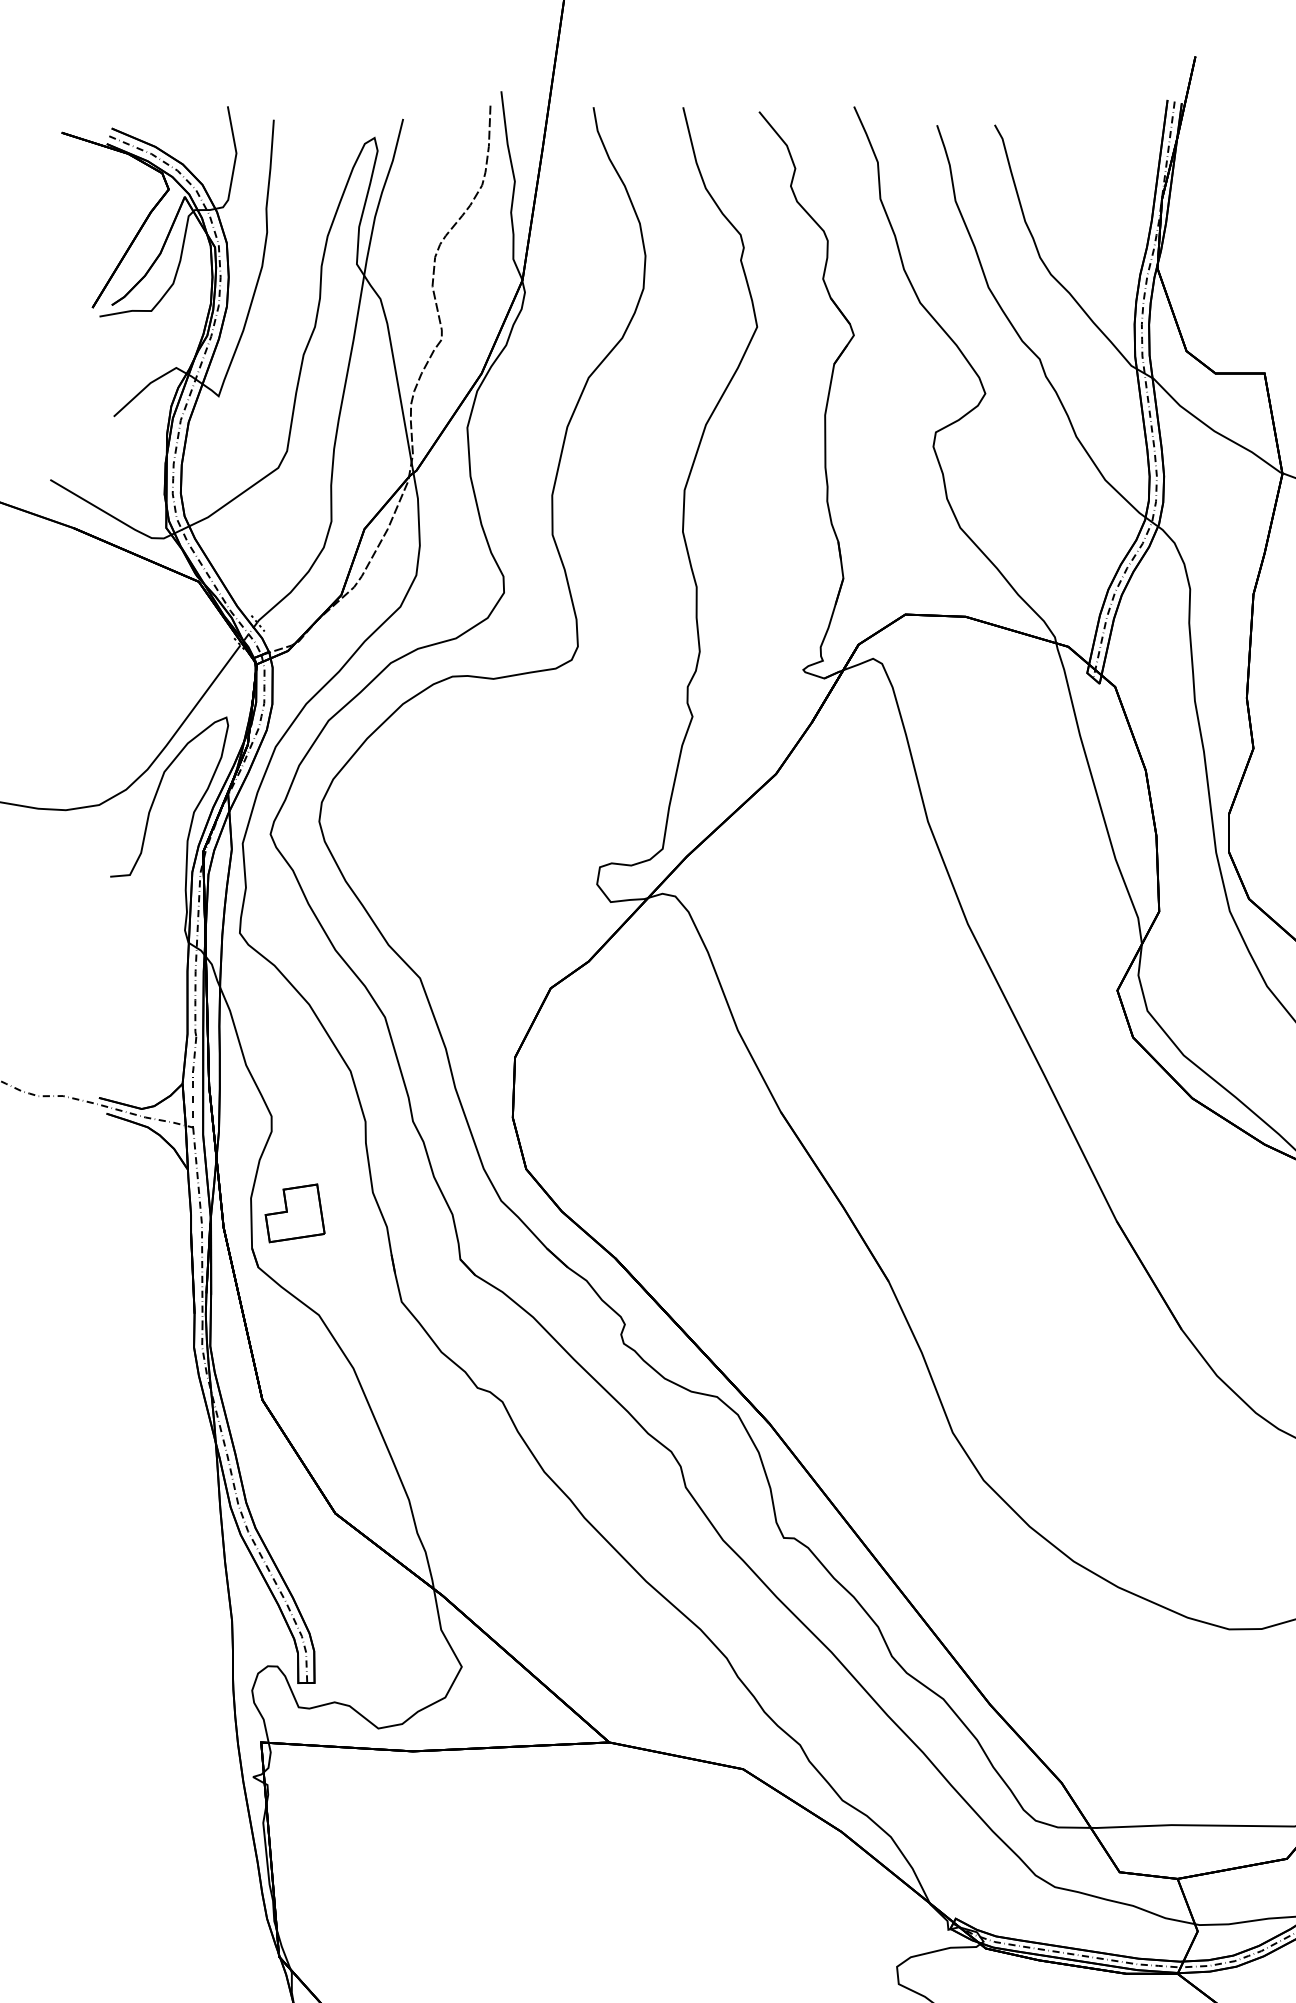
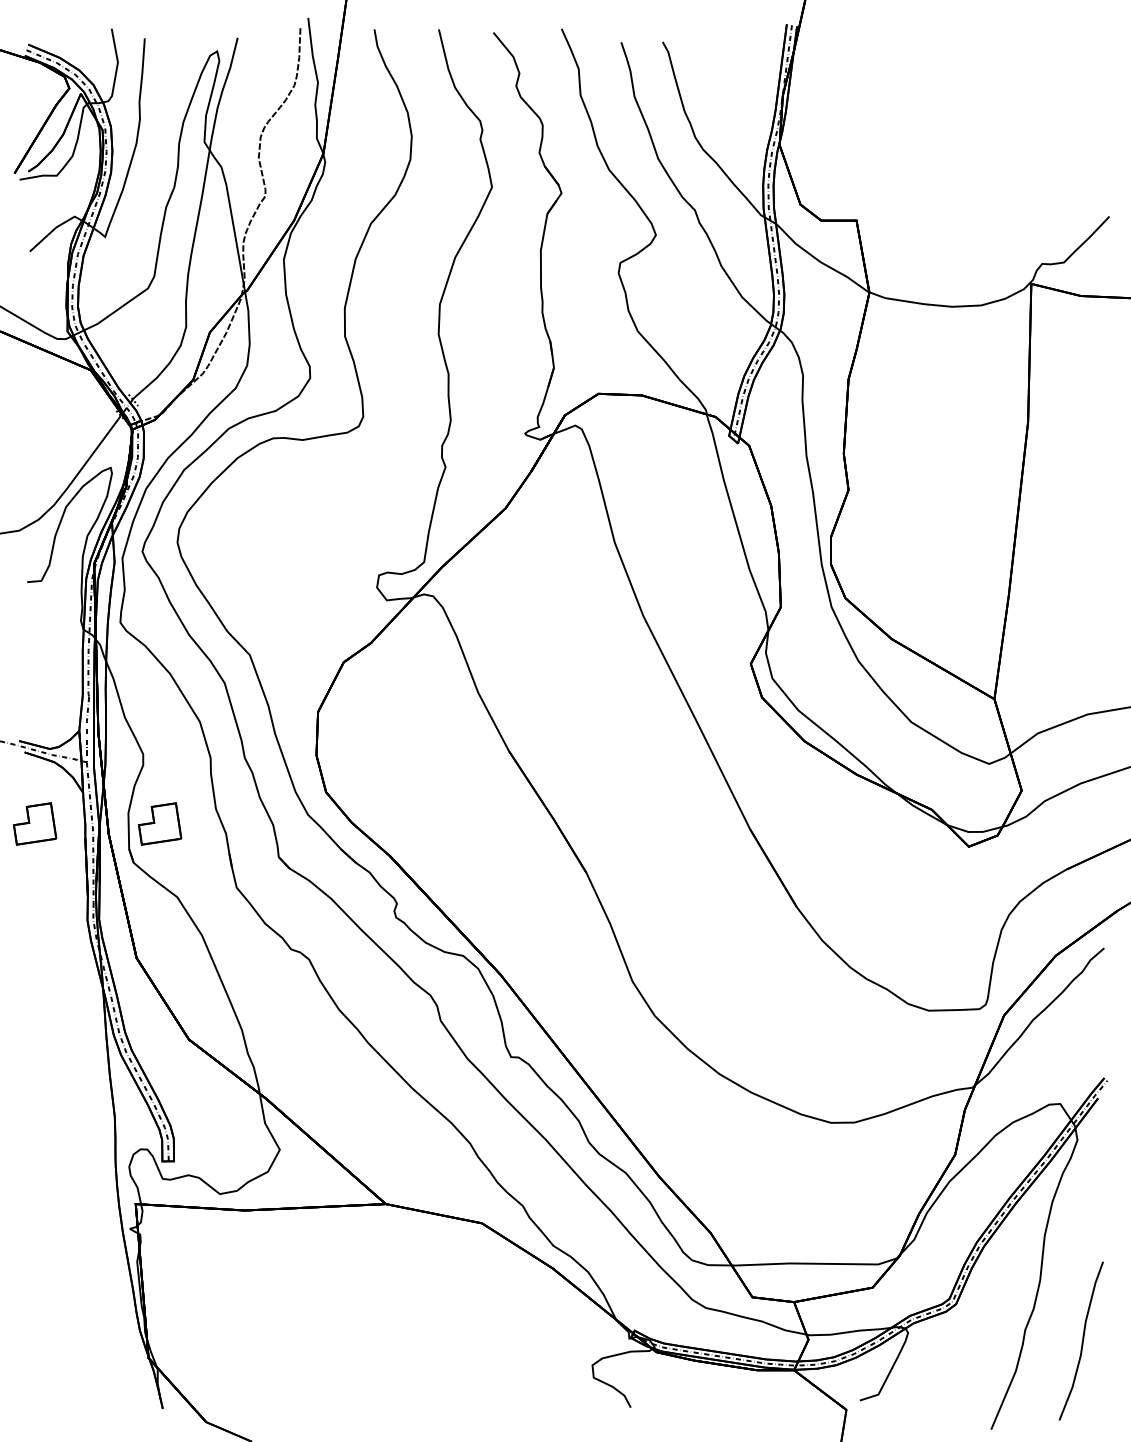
part: (121, 1212) -> (35, 823), added

